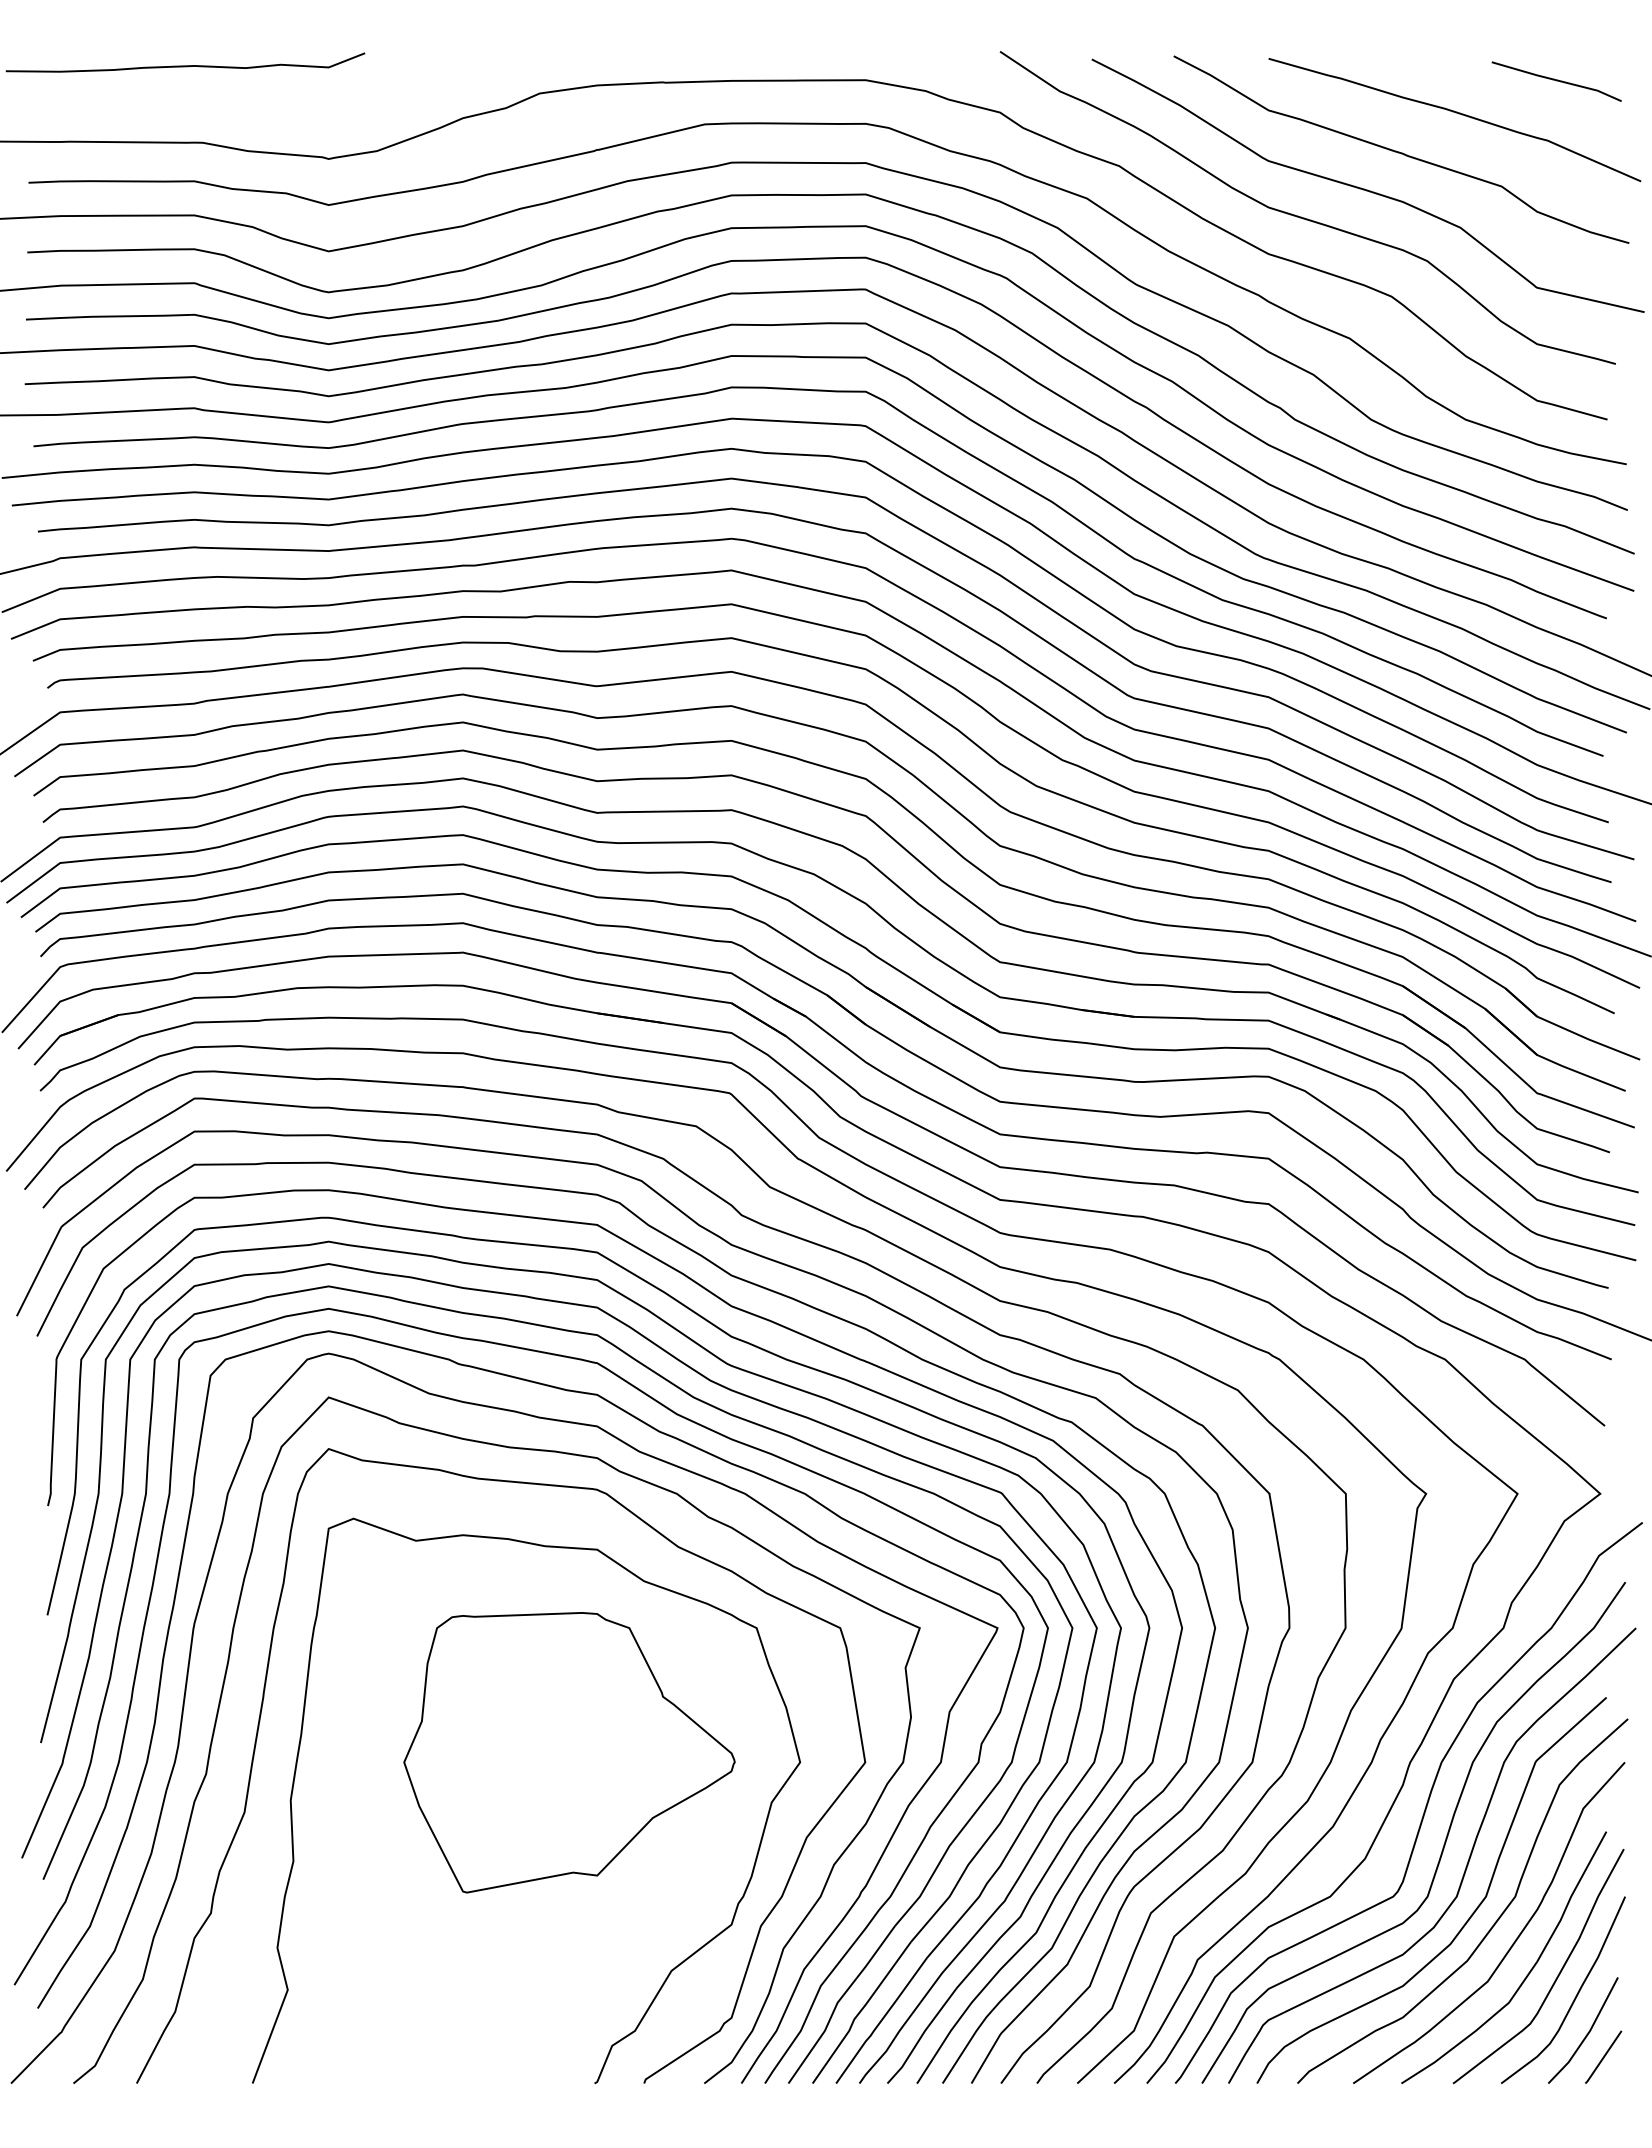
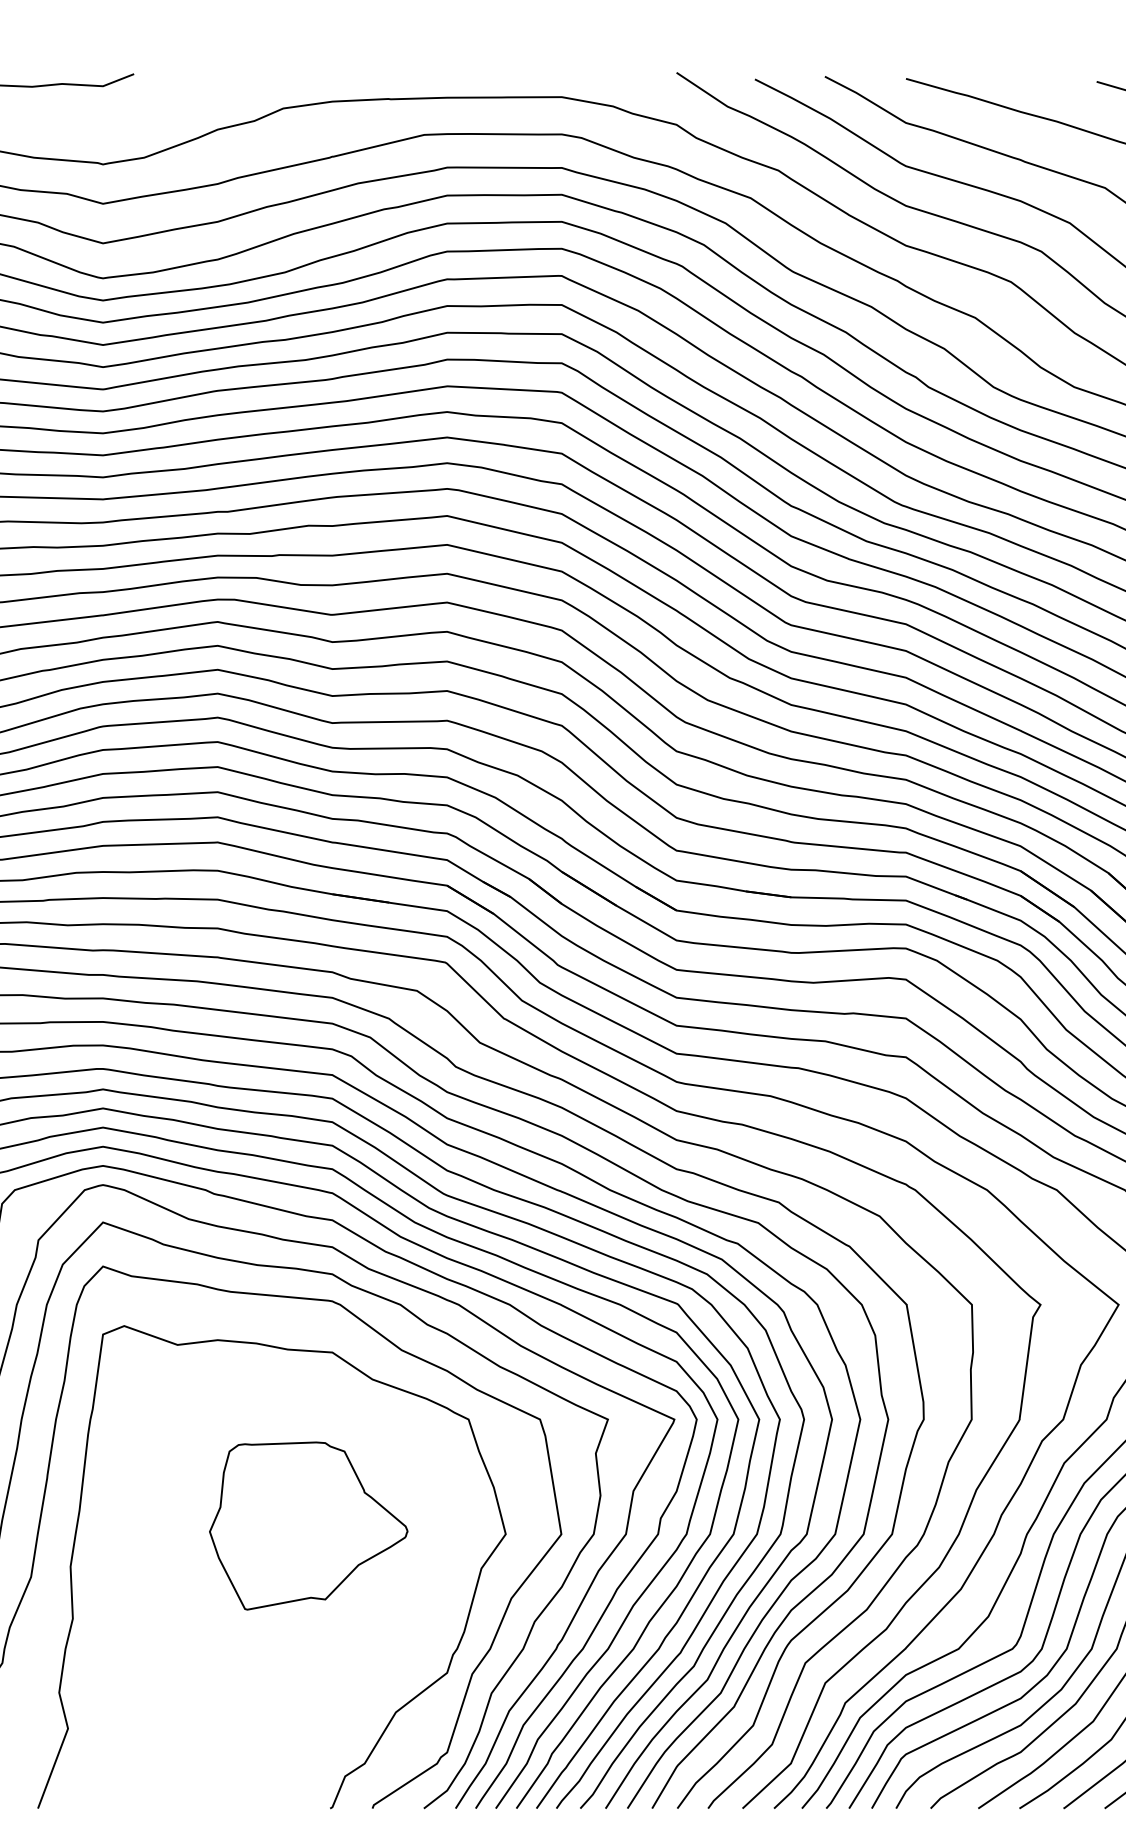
part: (569, 1752) -> (308, 1525), size x0.7

